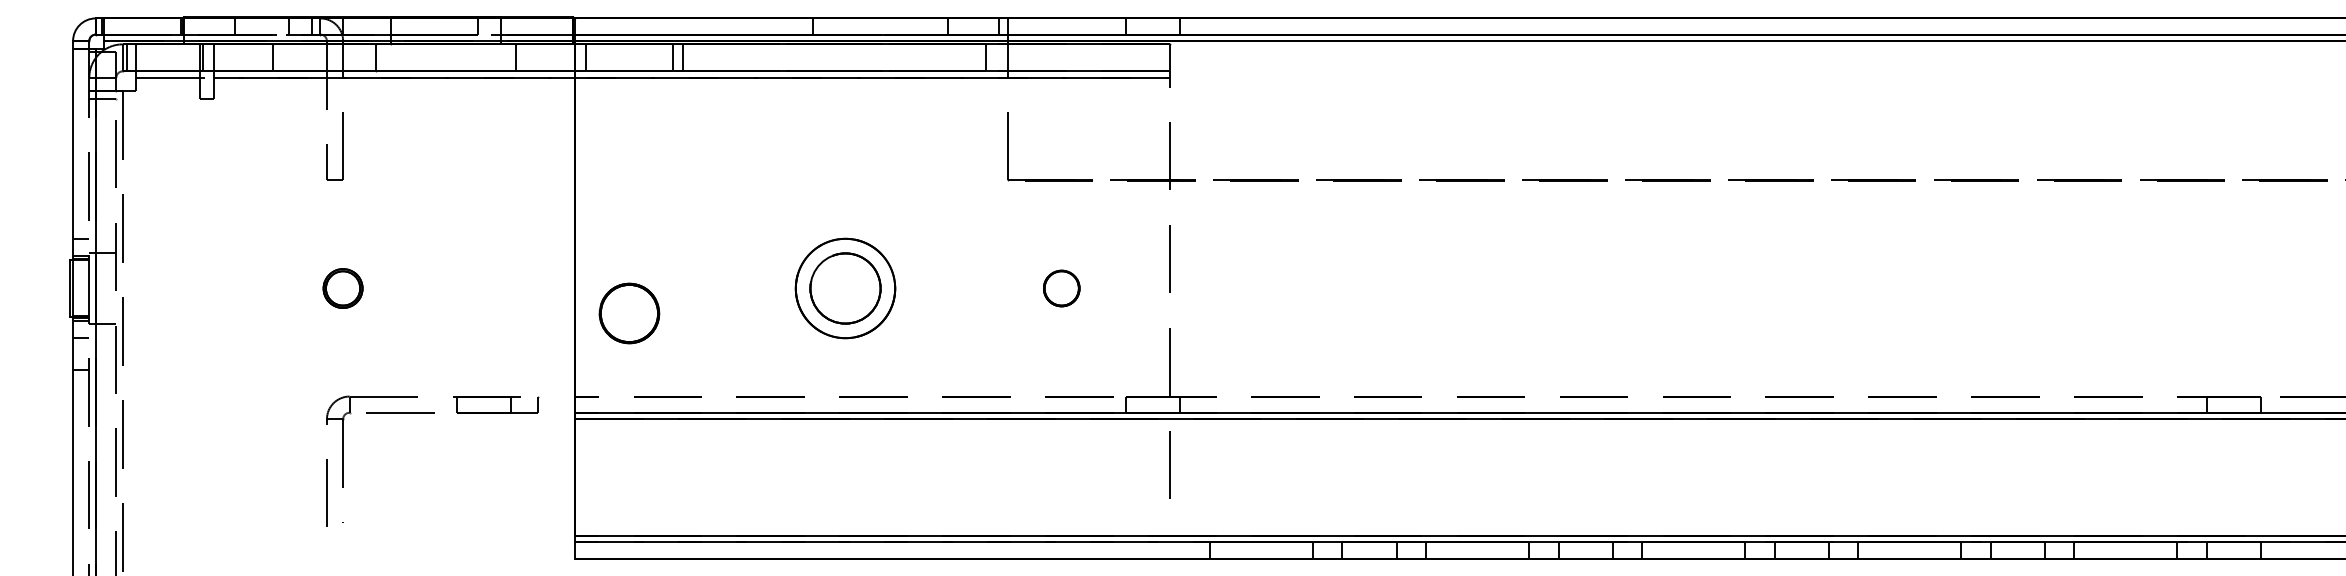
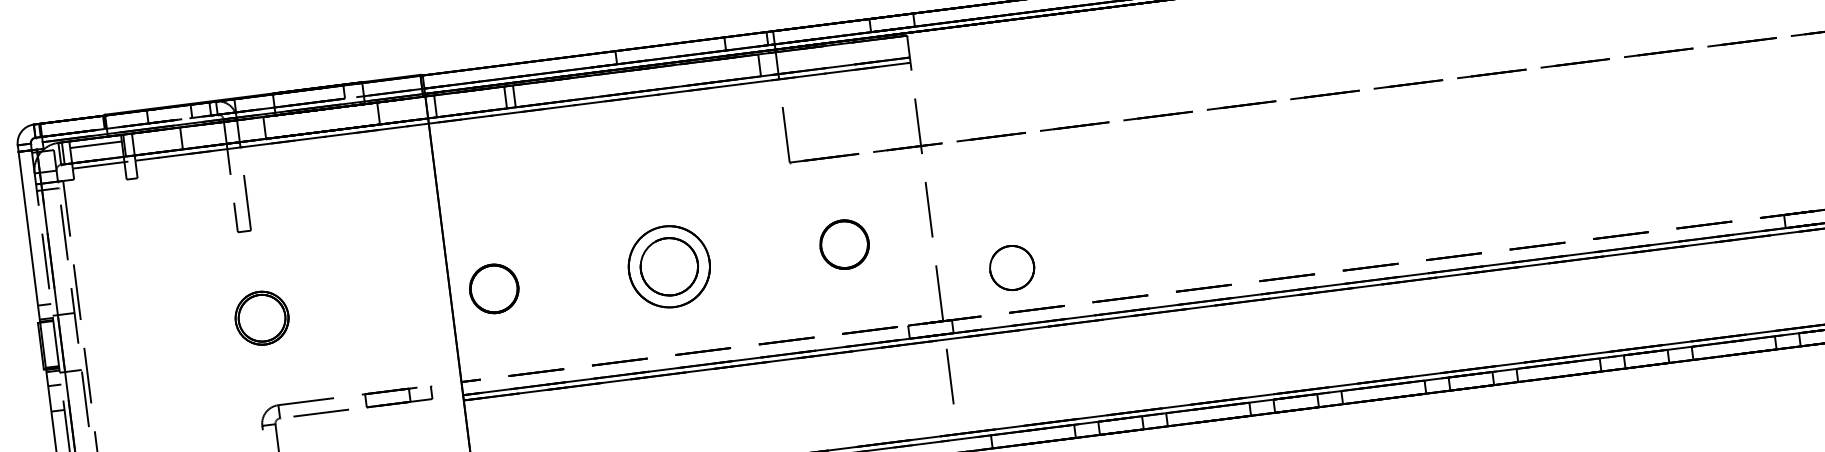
line: (168, 52) -> (96, 144), added
part: (342, 288) -> (261, 318), size x1.67
part: (1061, 288) -> (844, 244), size x1.67
part: (629, 313) -> (494, 288), moved
circle: (1261, 342) -> (1012, 267), added

